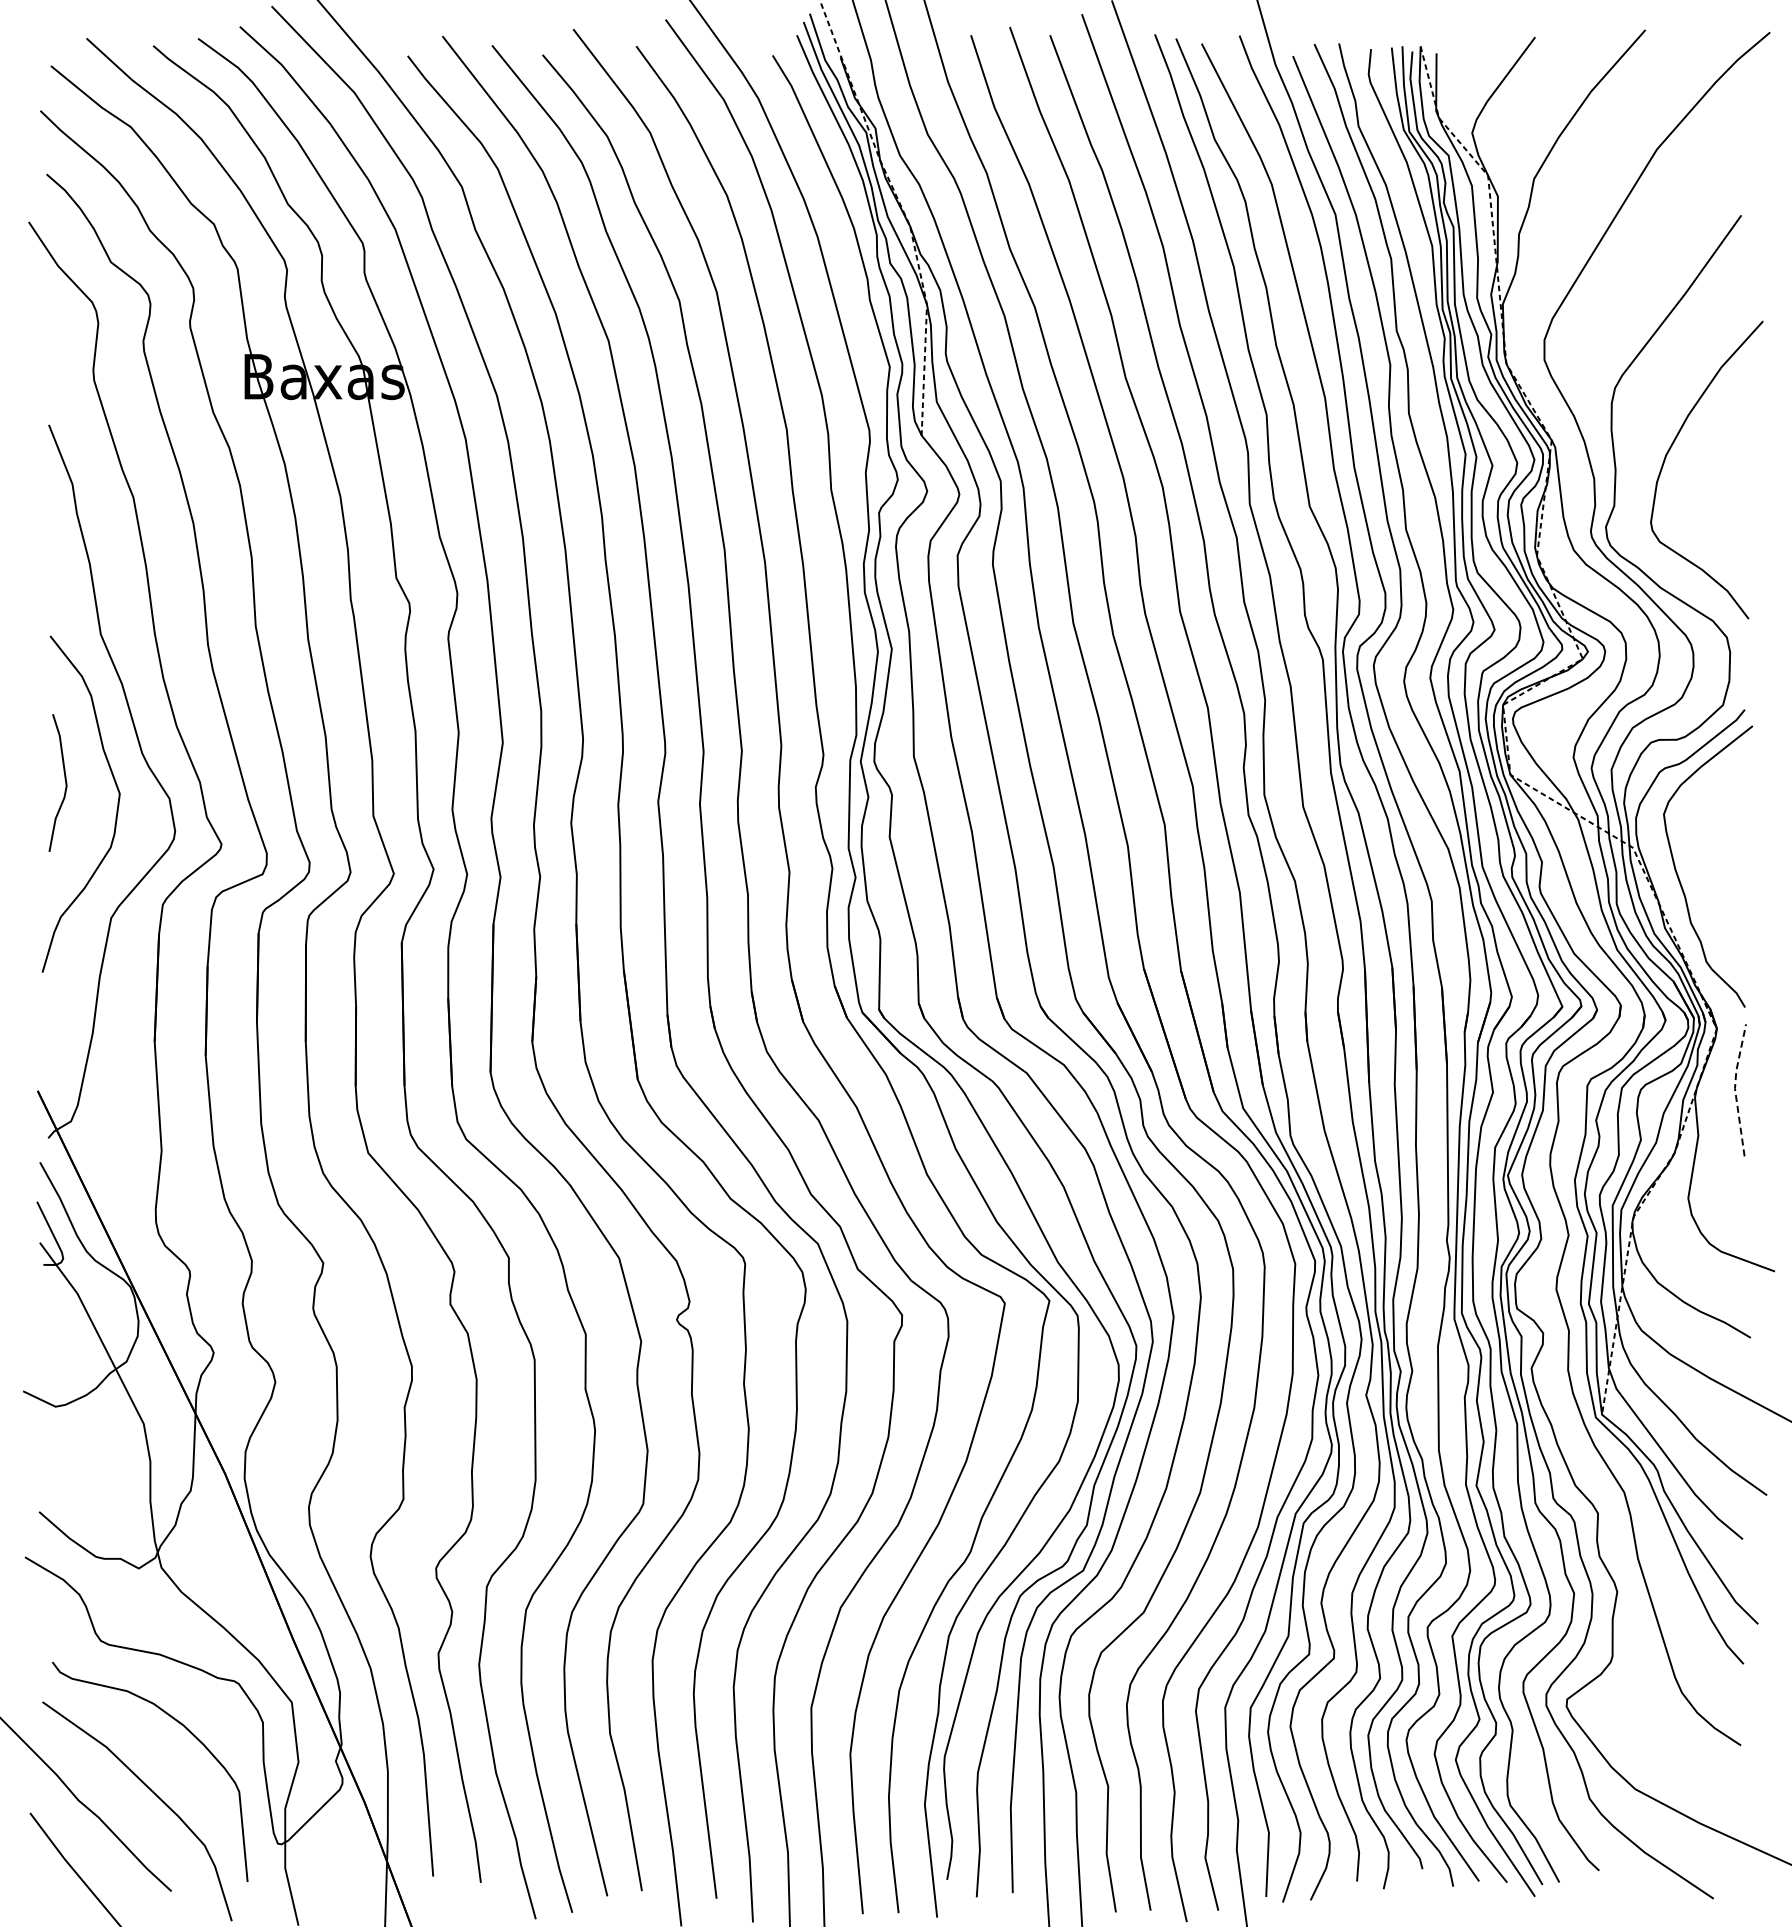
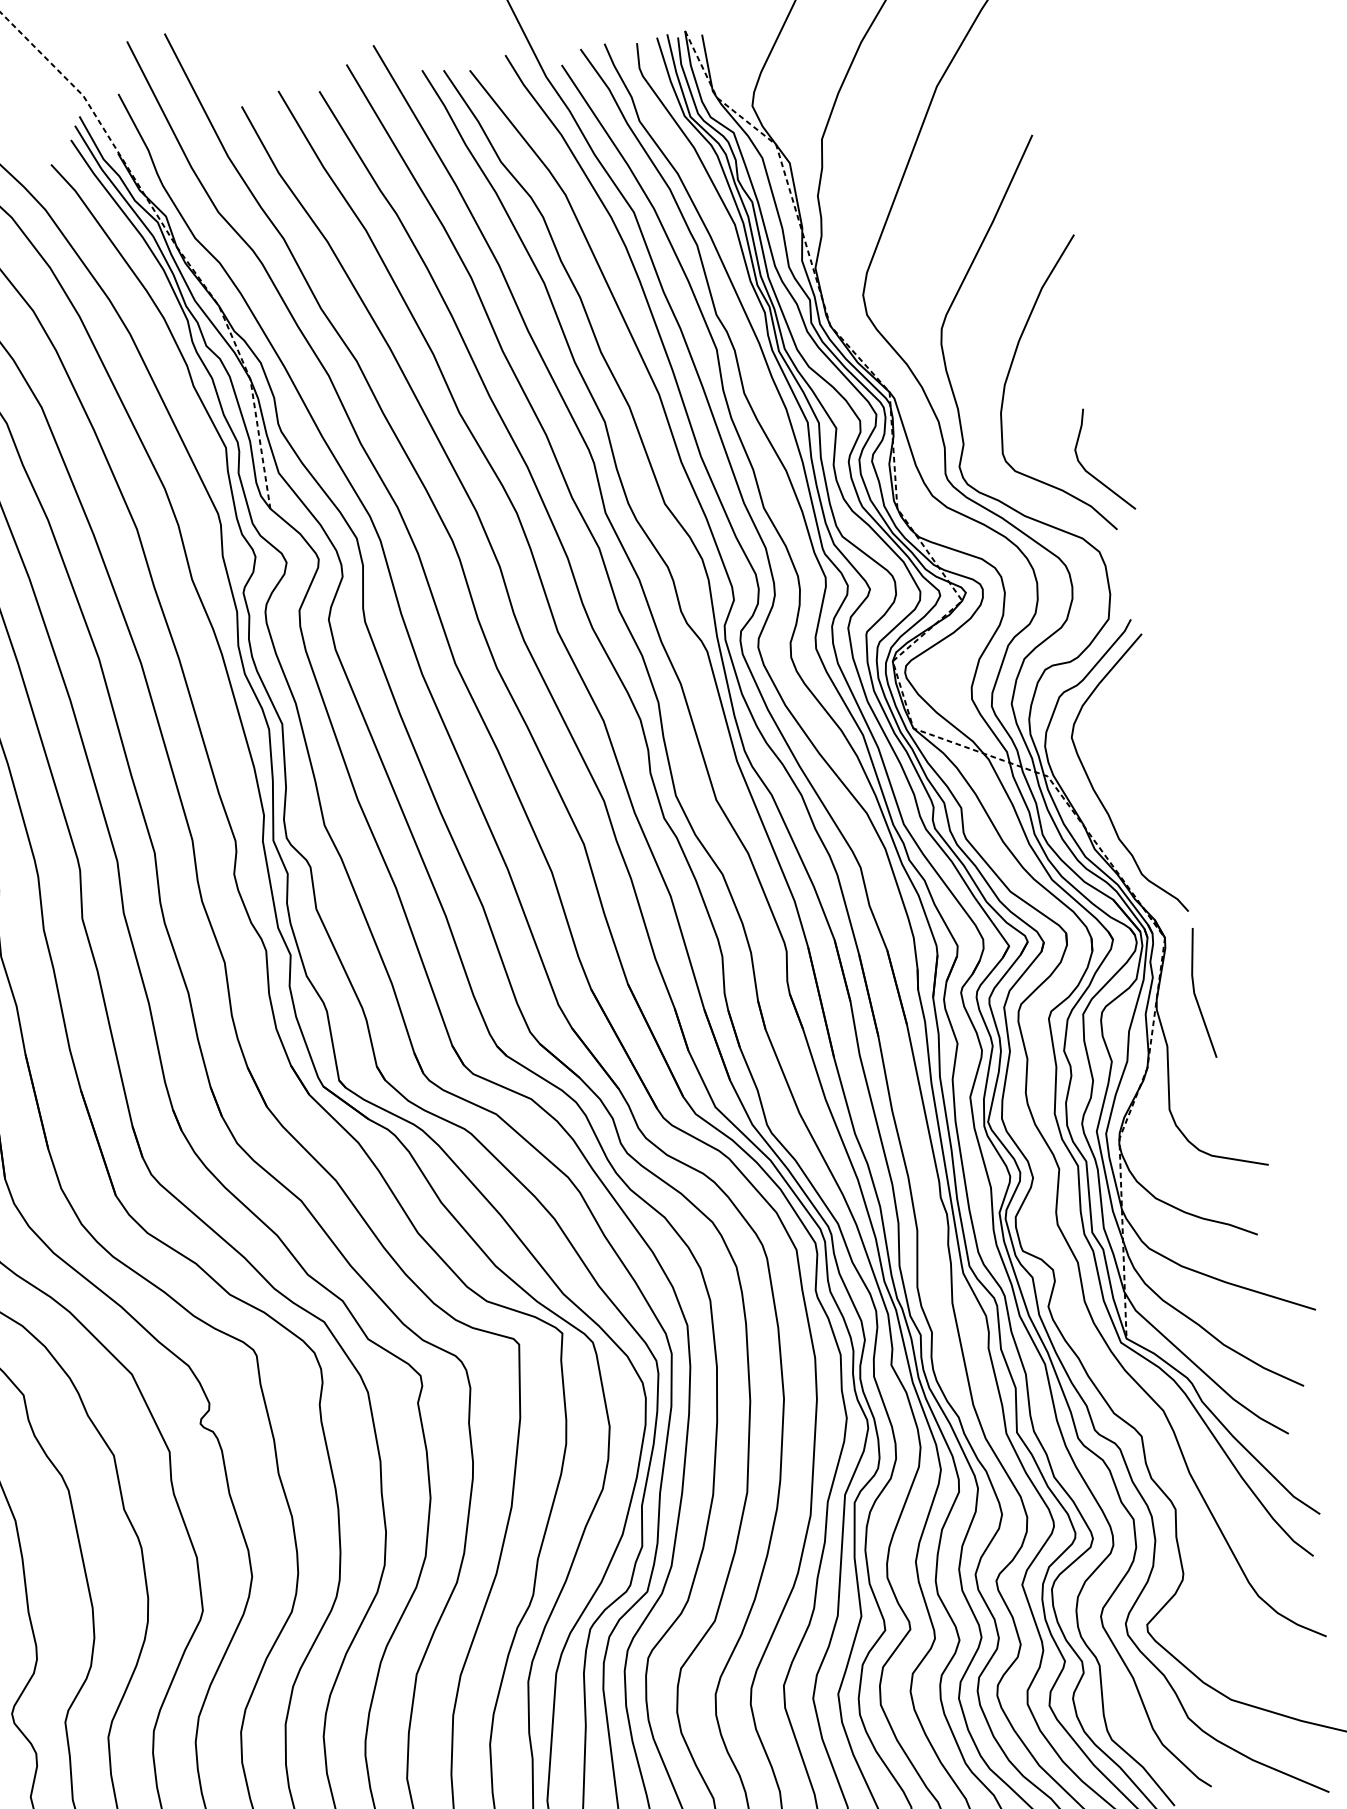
curve: (1734, 559) -> (1091, 474), added
line: (1734, 1088) -> (1193, 993), dashed -> solid

